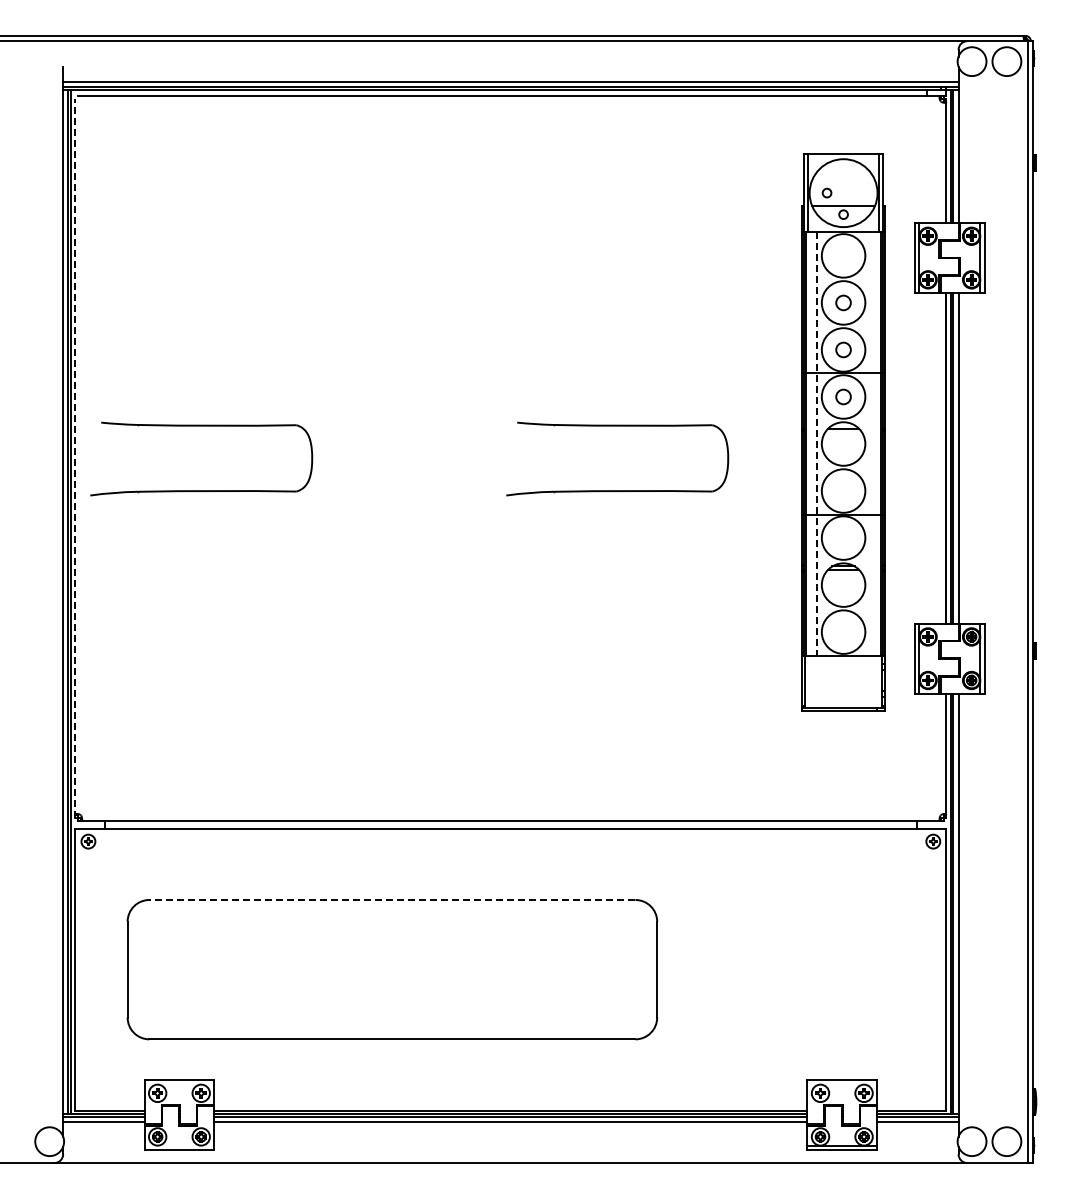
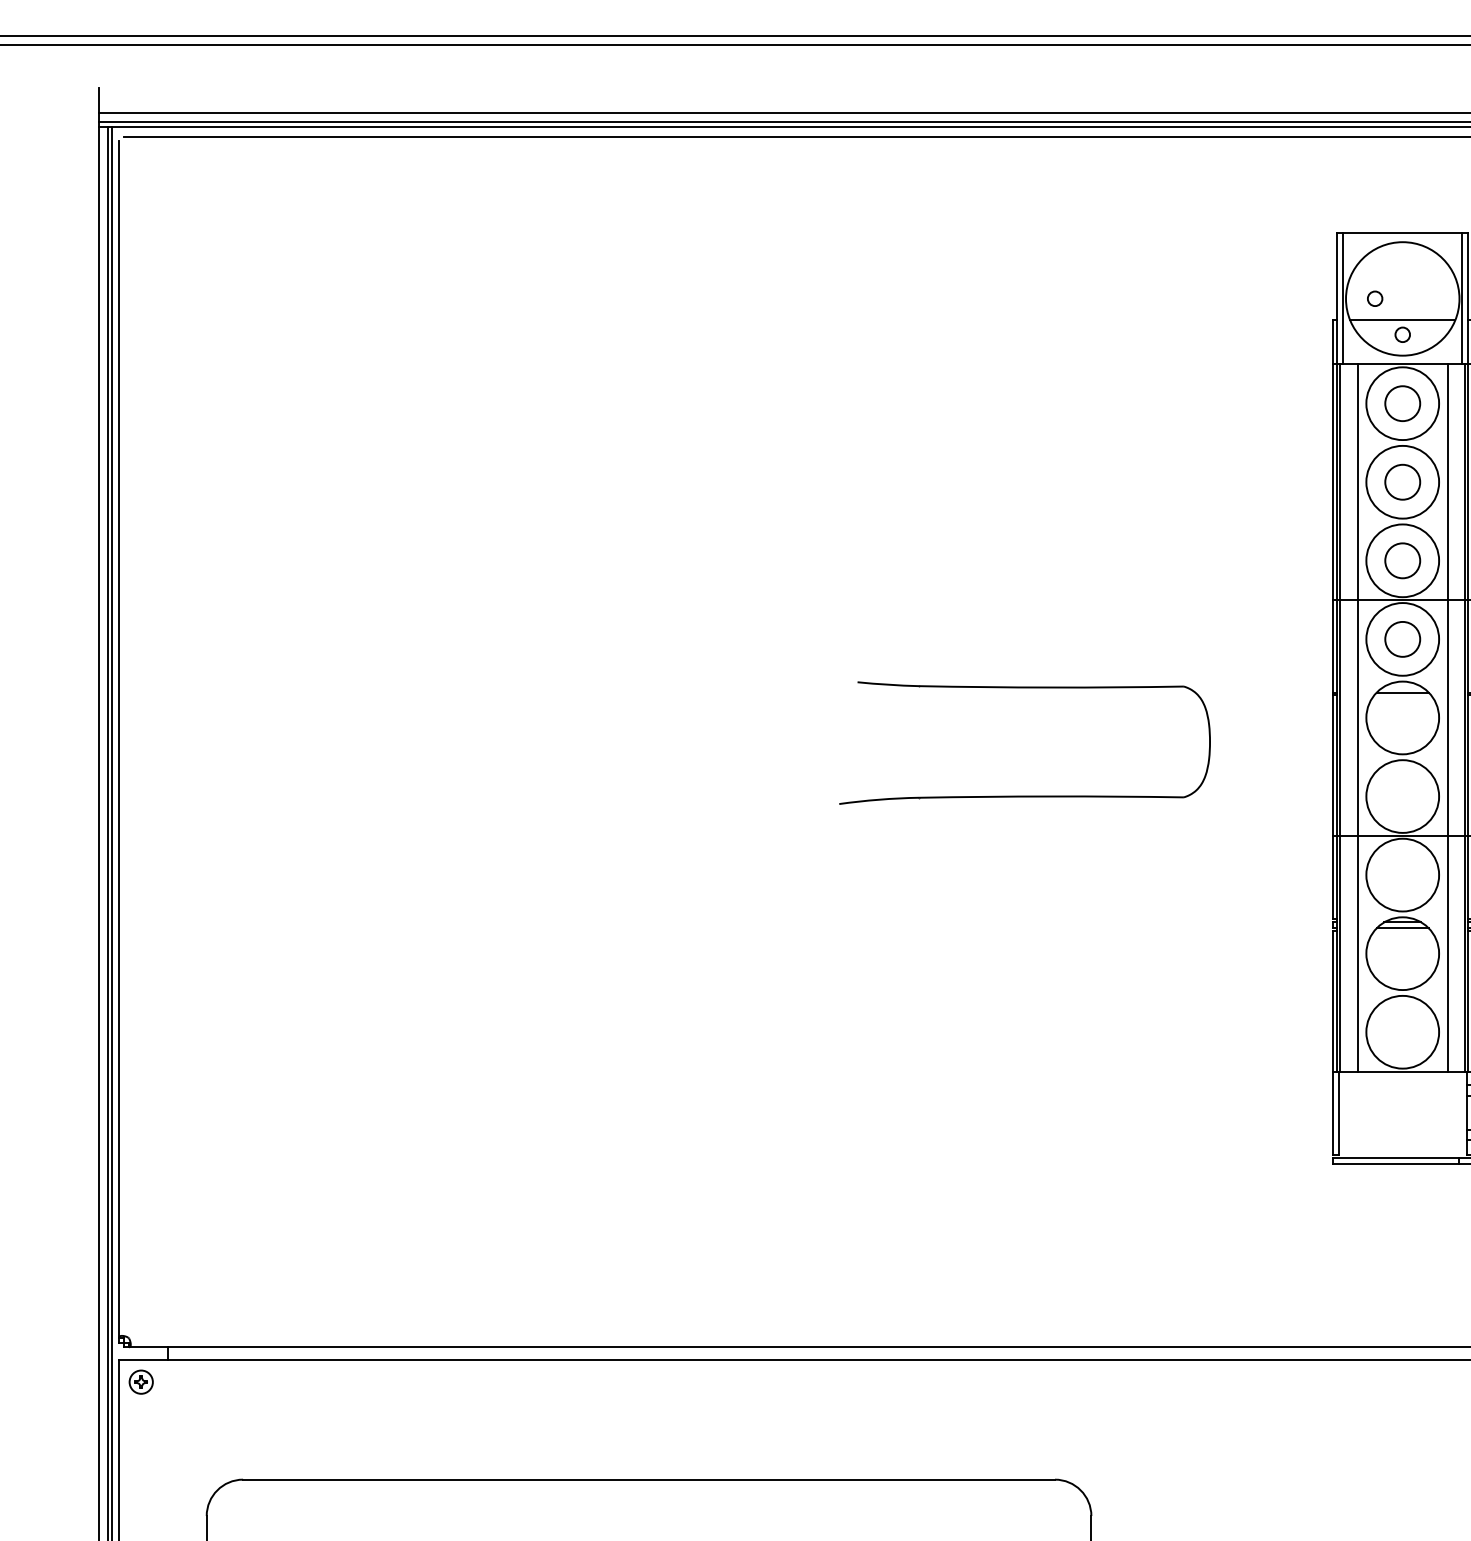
circle: (843, 255) -> (1402, 403), added
circle: (843, 302) -> (1402, 481), size x1.43
circle: (843, 349) -> (1402, 560), size x1.43
circle: (843, 396) -> (1402, 638), size x1.43
part: (201, 426) -> (330, 688), removed
line: (870, 443) -> (1447, 717), added
line: (816, 444) -> (1357, 718), dashed -> solid
line: (75, 458) -> (119, 742), dashed -> solid
line: (391, 899) -> (647, 1478), dashed -> solid

